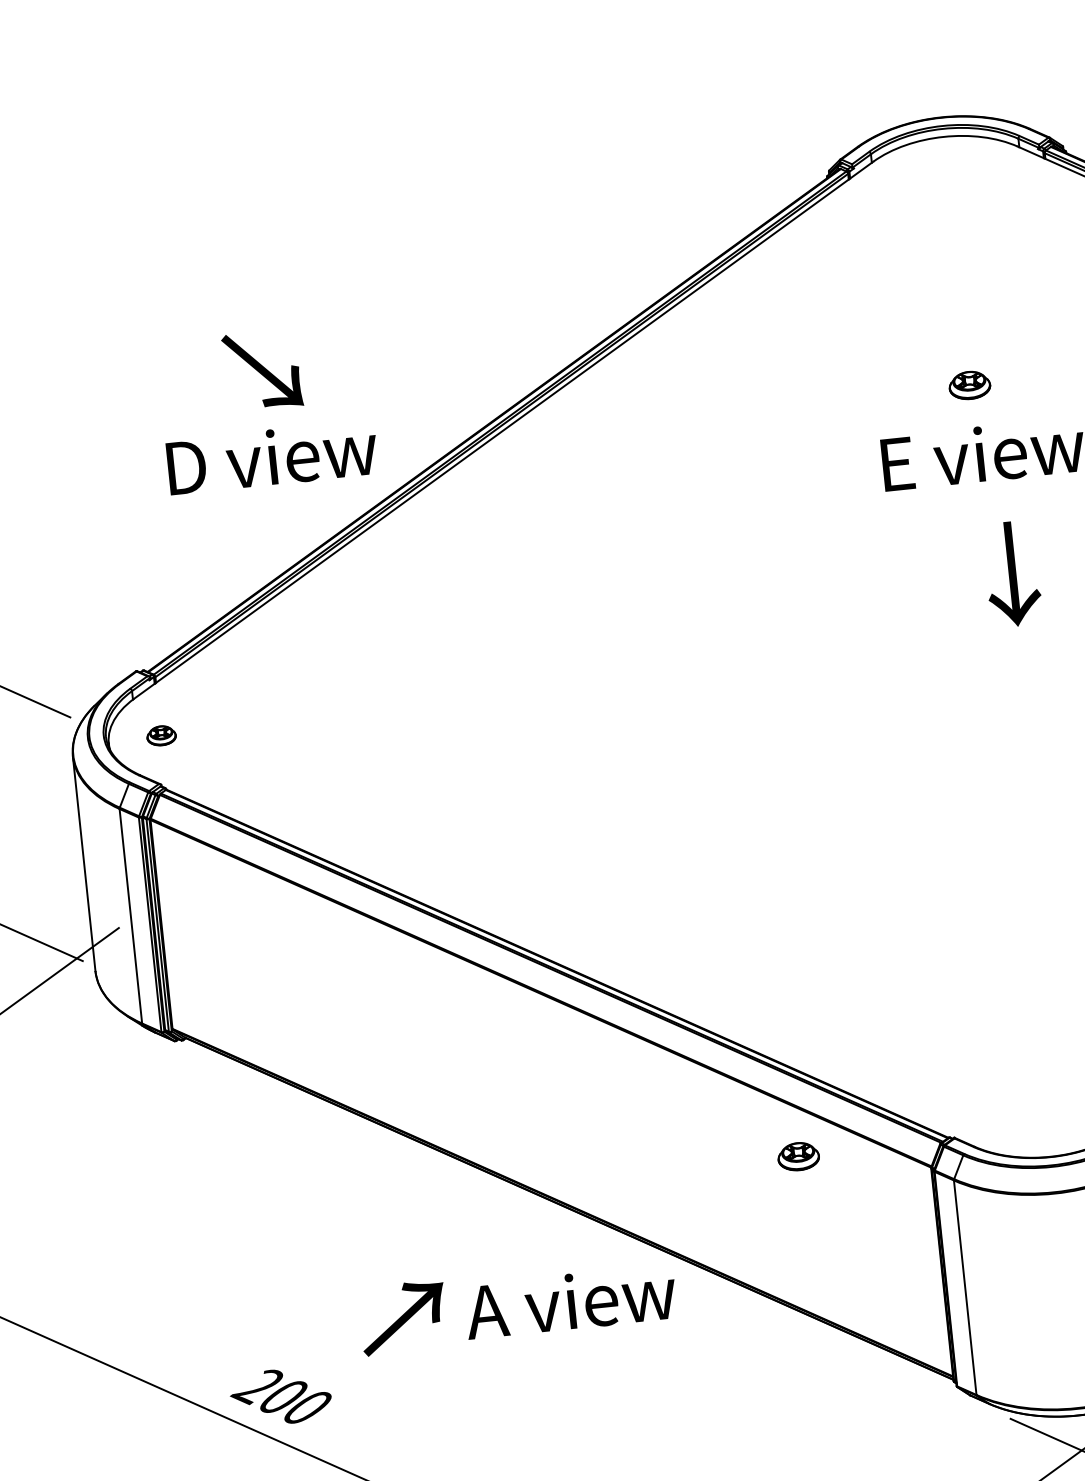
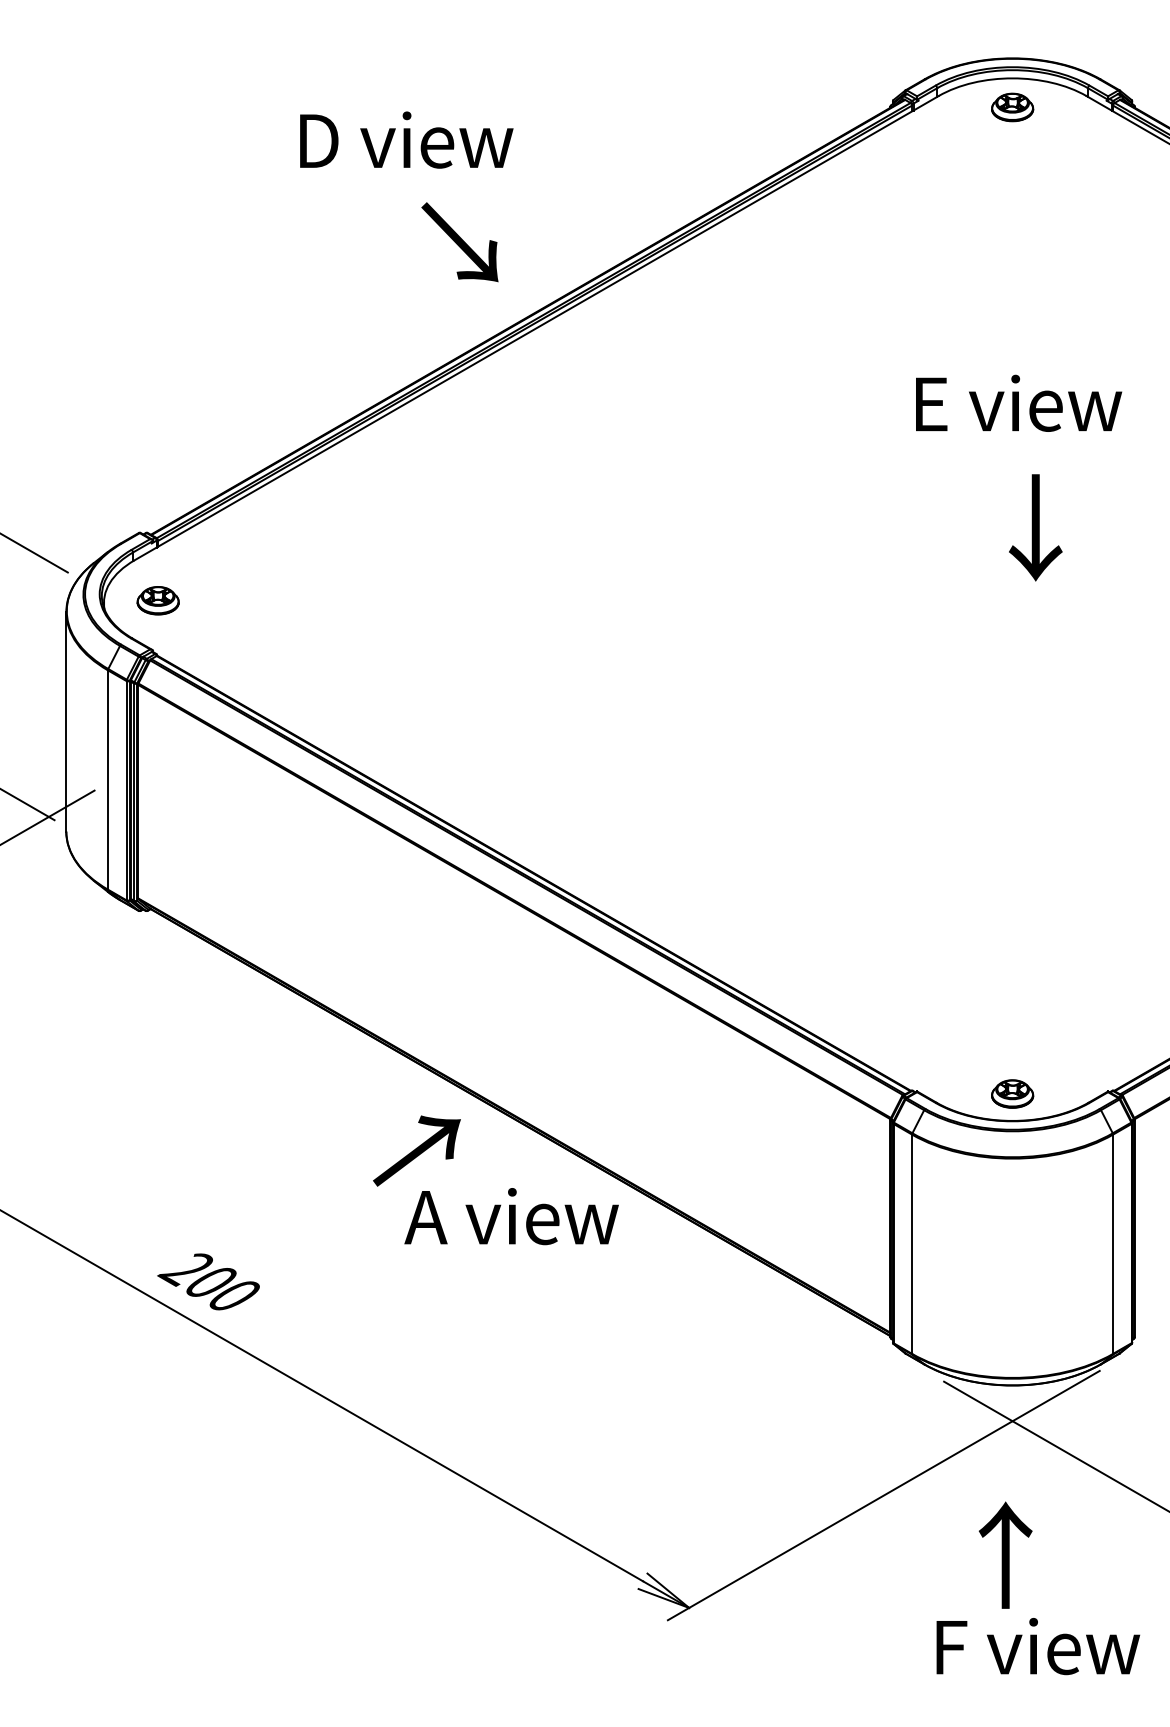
text: (262, 370) -> (459, 242), moved
part: (969, 385) -> (1012, 107), moved
text: (272, 456) -> (406, 139), moved
part: (160, 735) -> (157, 600), size x1.43
part: (798, 1156) -> (1012, 1093), moved
text: (403, 1317) -> (416, 1150), moved

